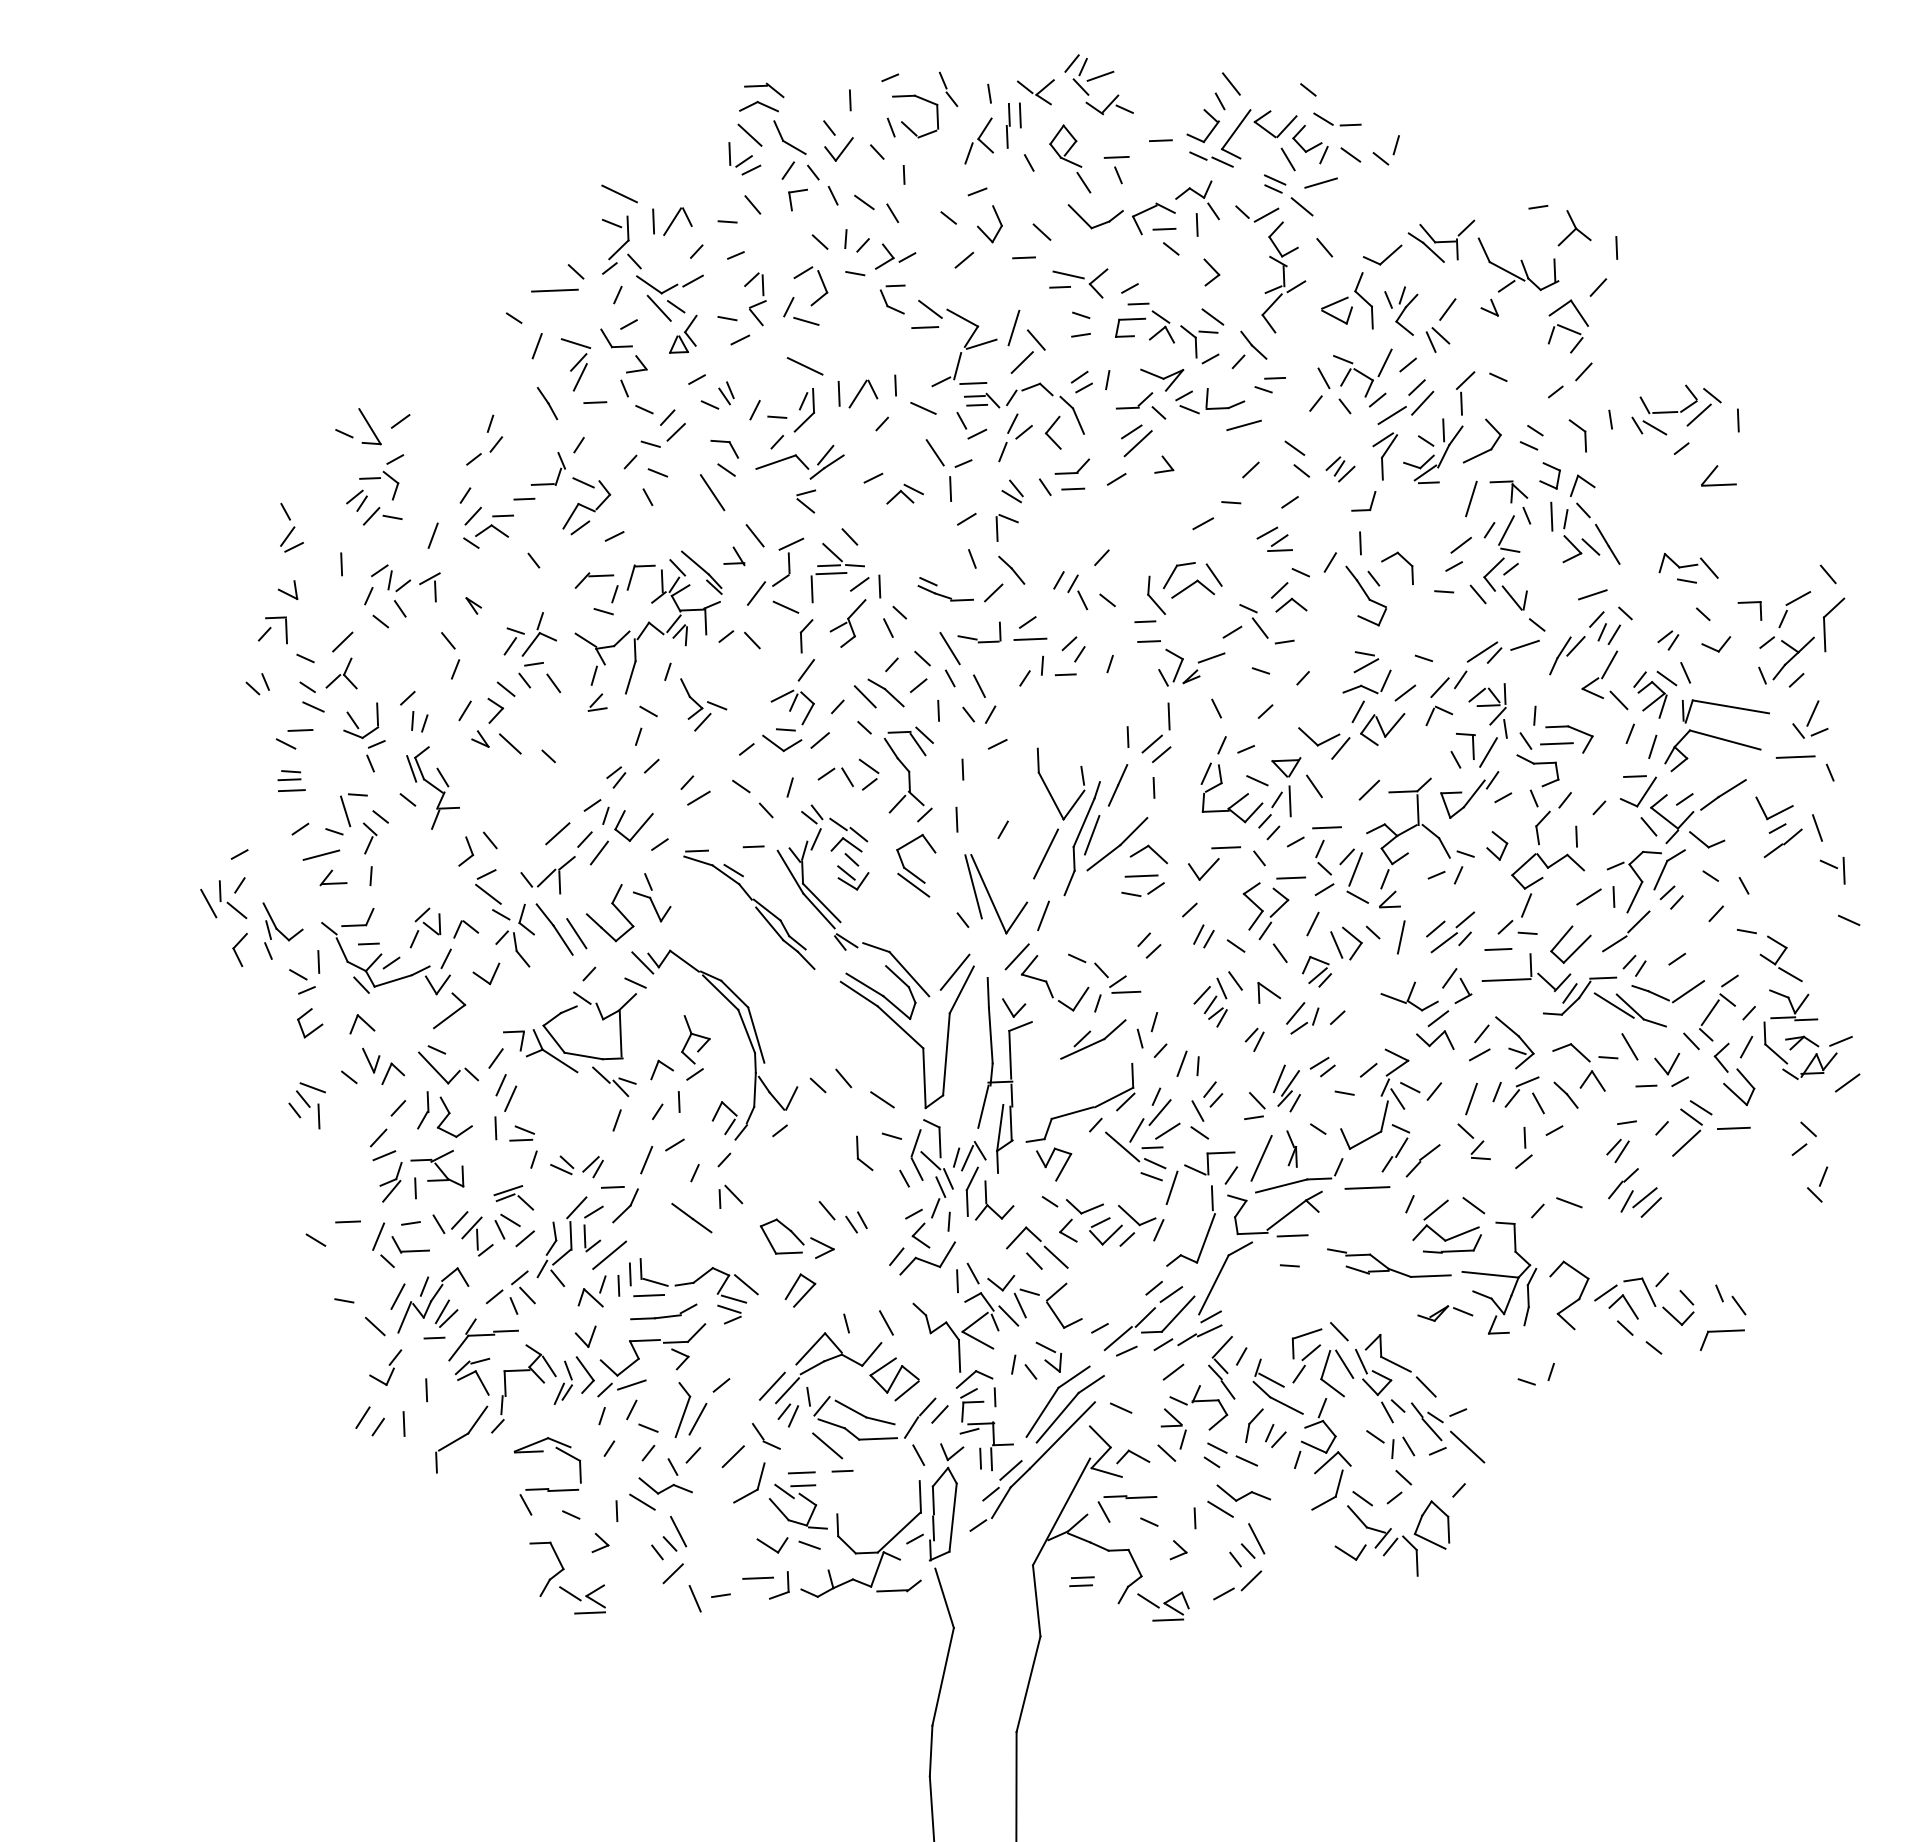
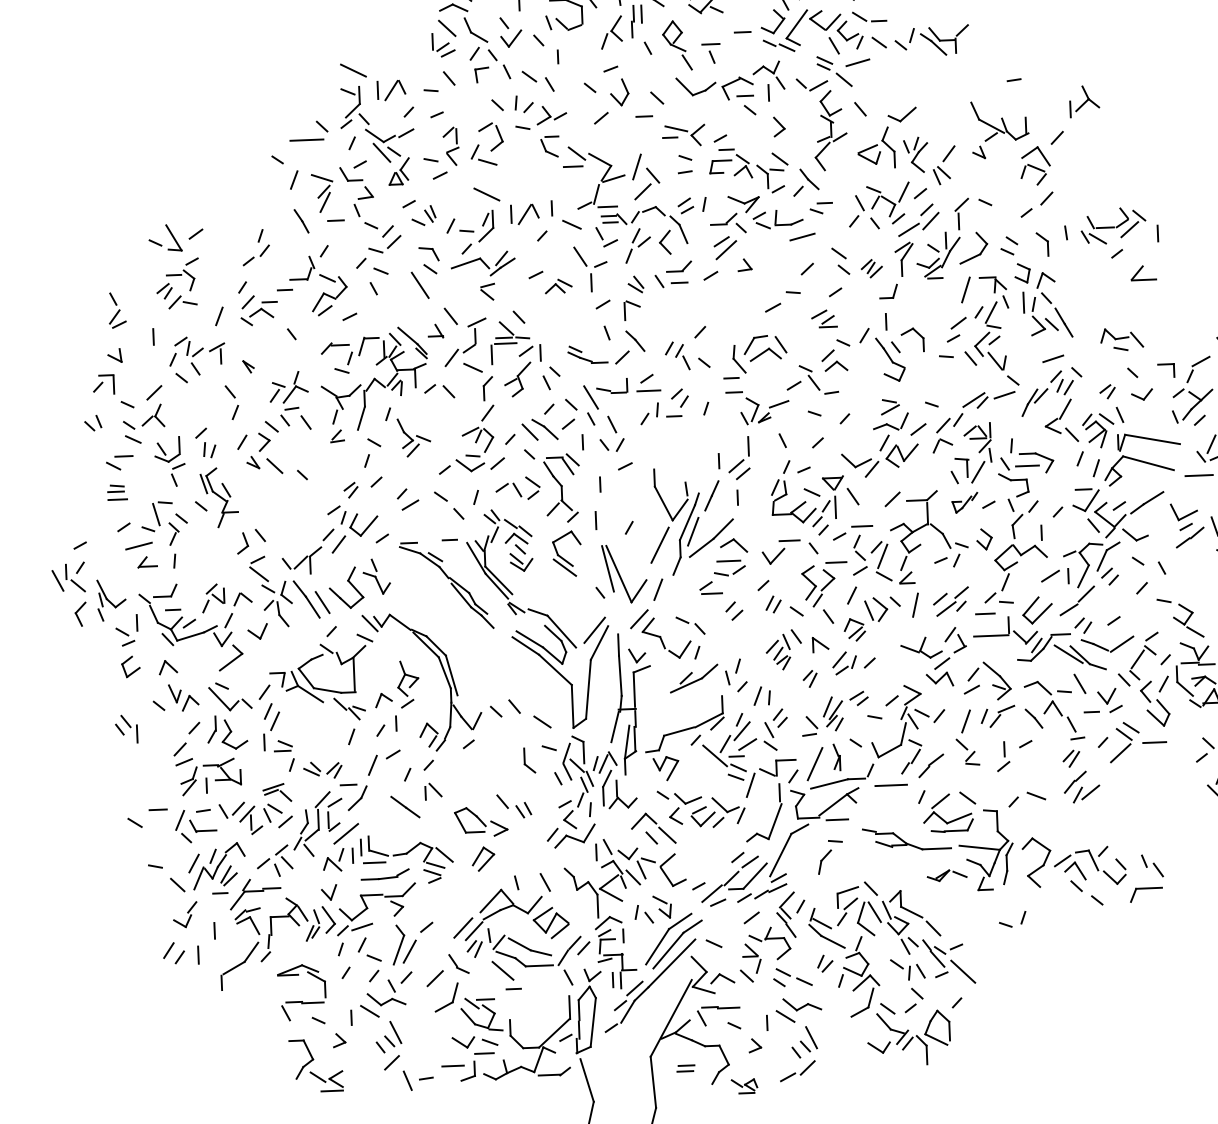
part: (1574, 228) -> (1087, 99), moved
part: (1441, 240) -> (944, 39), moved
part: (1469, 794) -> (964, 502), size x0.6
line: (557, 833) -> (308, 530), removed
part: (1125, 984) -> (711, 588), moved
line: (312, 1087) -> (132, 713), removed
line: (1538, 1103) -> (1071, 724), moved
line: (1650, 1207) -> (1094, 799), removed
part: (1254, 1425) -> (825, 862), moved
line: (801, 1472) -> (484, 1053), moved
part: (1163, 1606) -> (744, 1086), size x0.7

